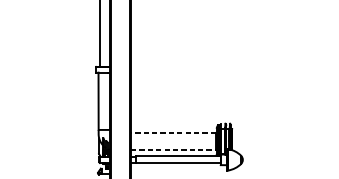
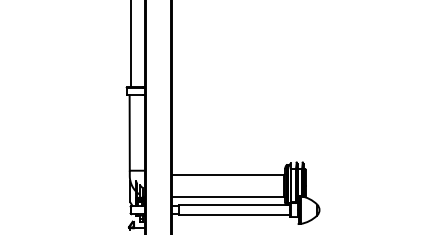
line: (173, 132) -> (228, 174), dashed -> solid
line: (173, 149) -> (228, 196), dashed -> solid

